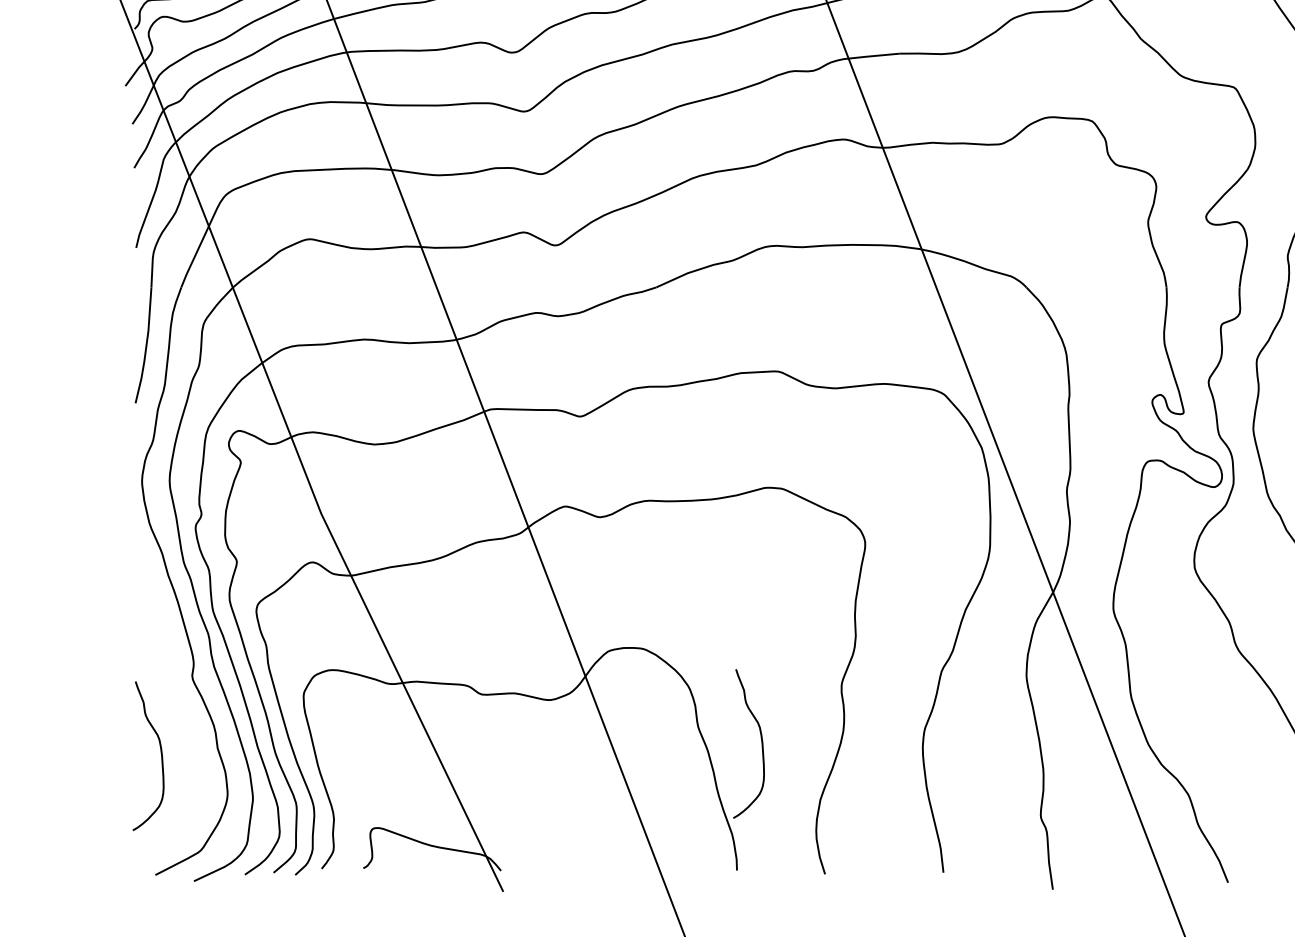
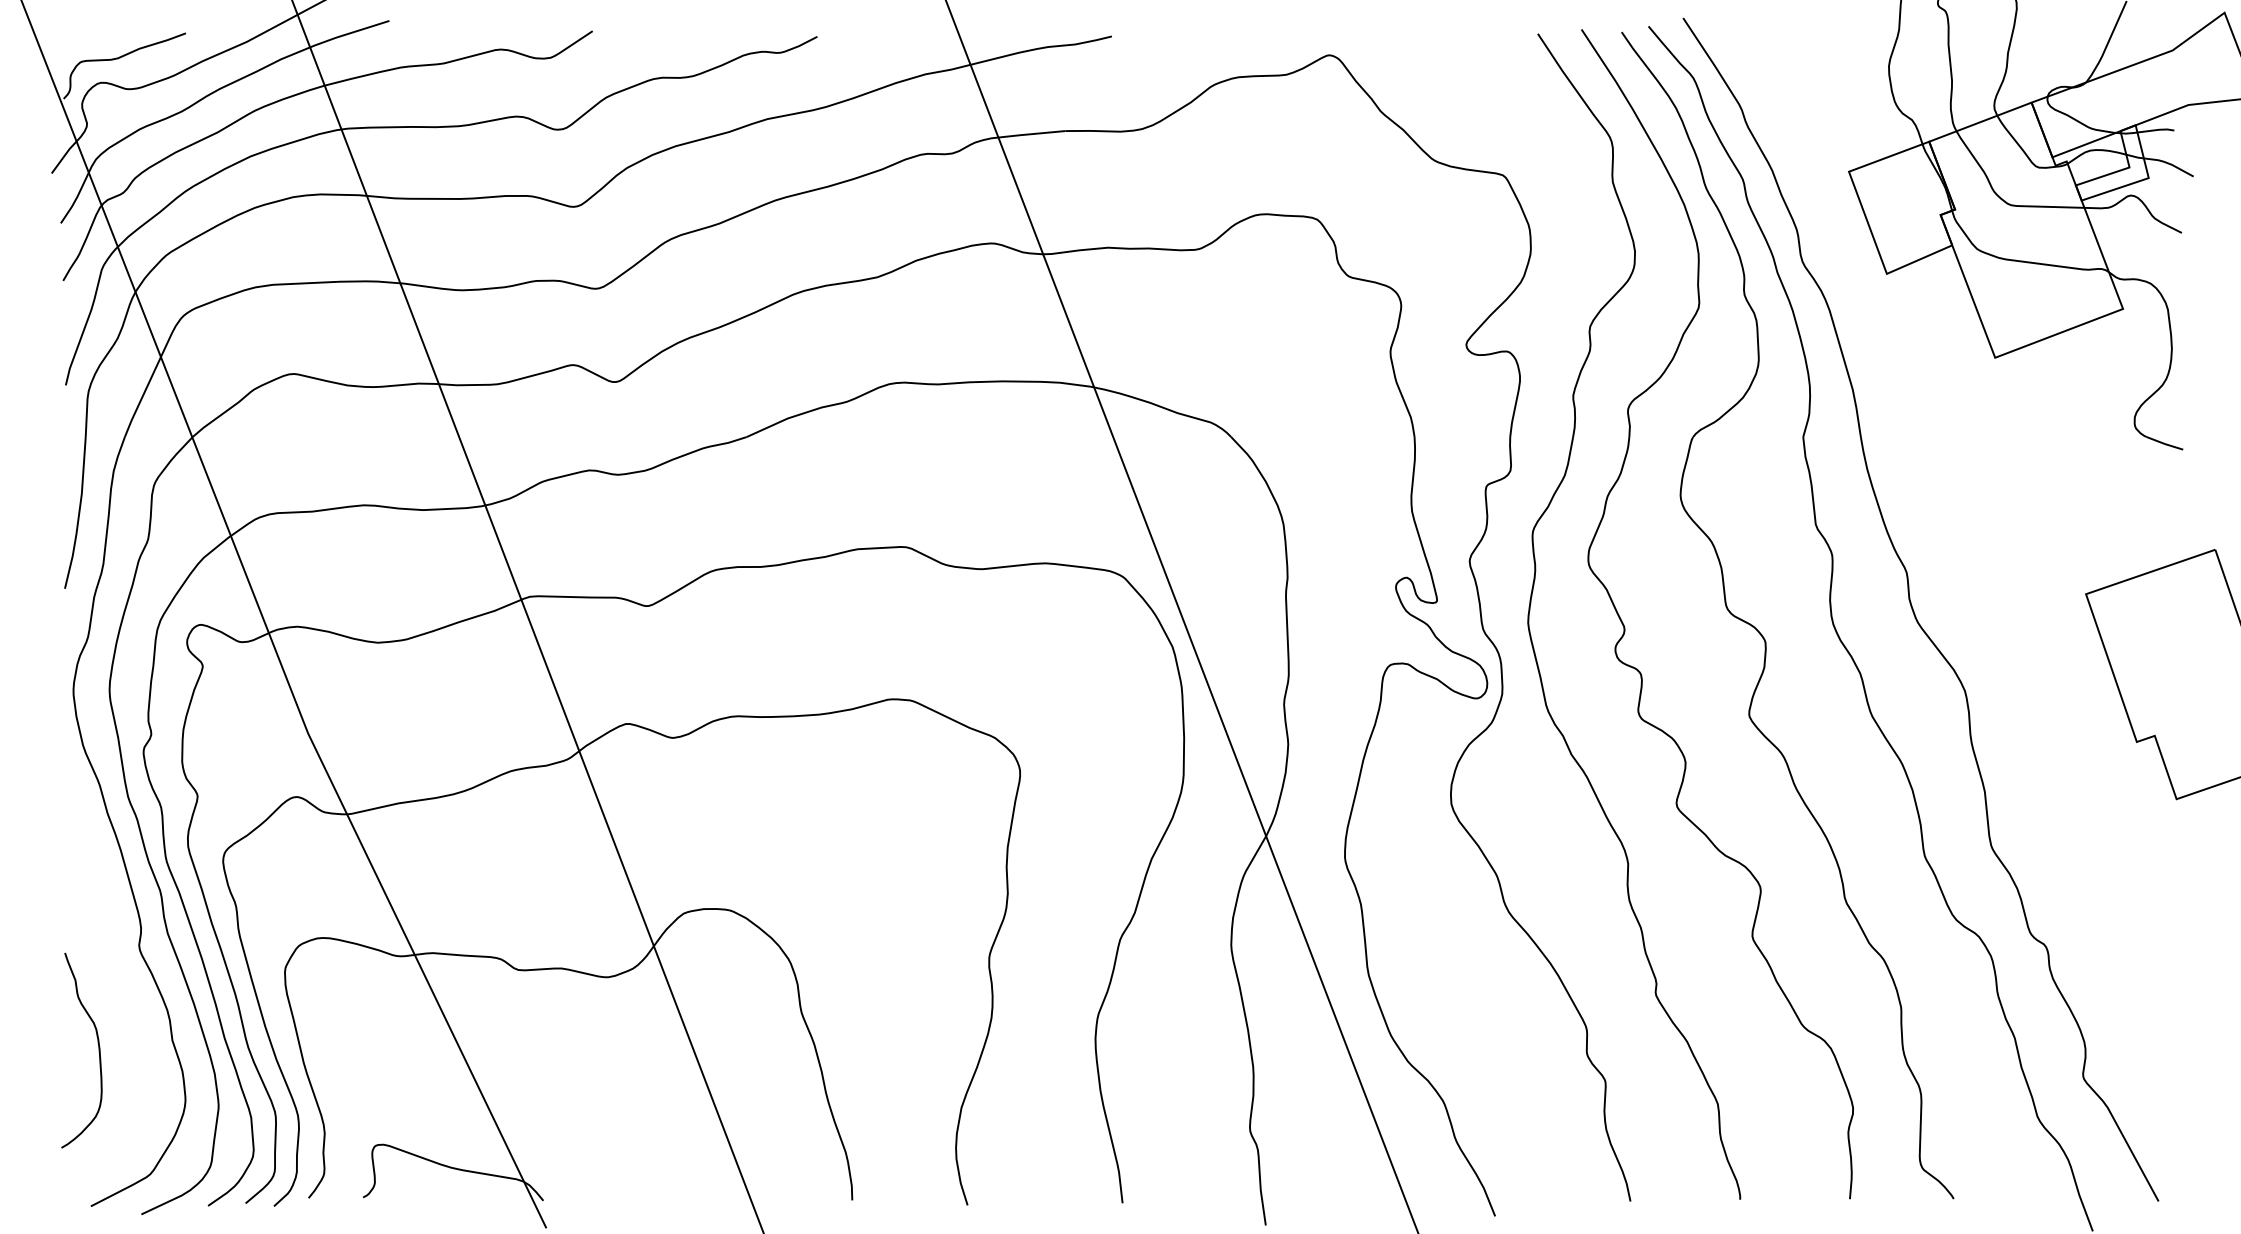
curve: (761, 743) -> (884, 1034), removed

